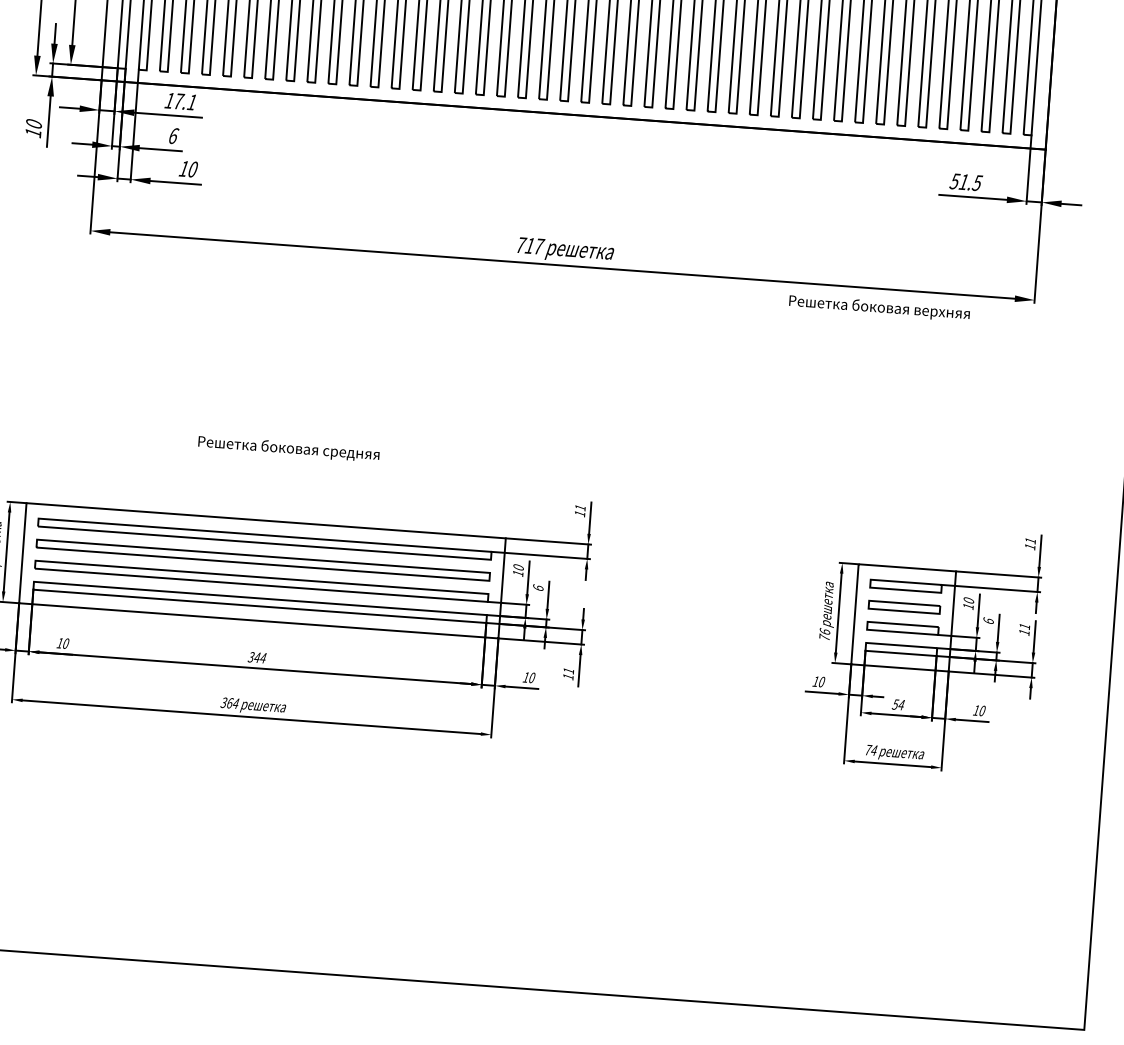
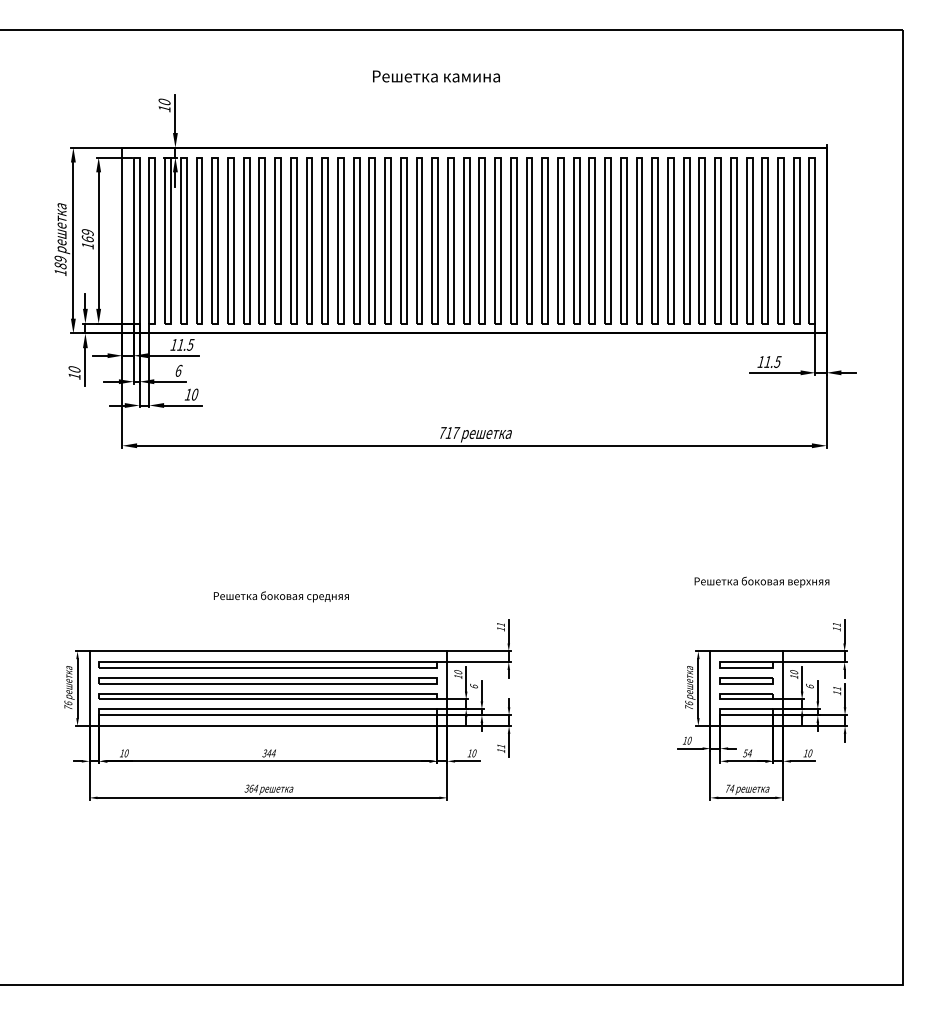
text: (185, 101) -> (185, 344), 17.1 -> 11.5
text: (954, 180) -> (760, 361), 51.5 -> 11.5
text: (878, 307) -> (761, 581), moved

